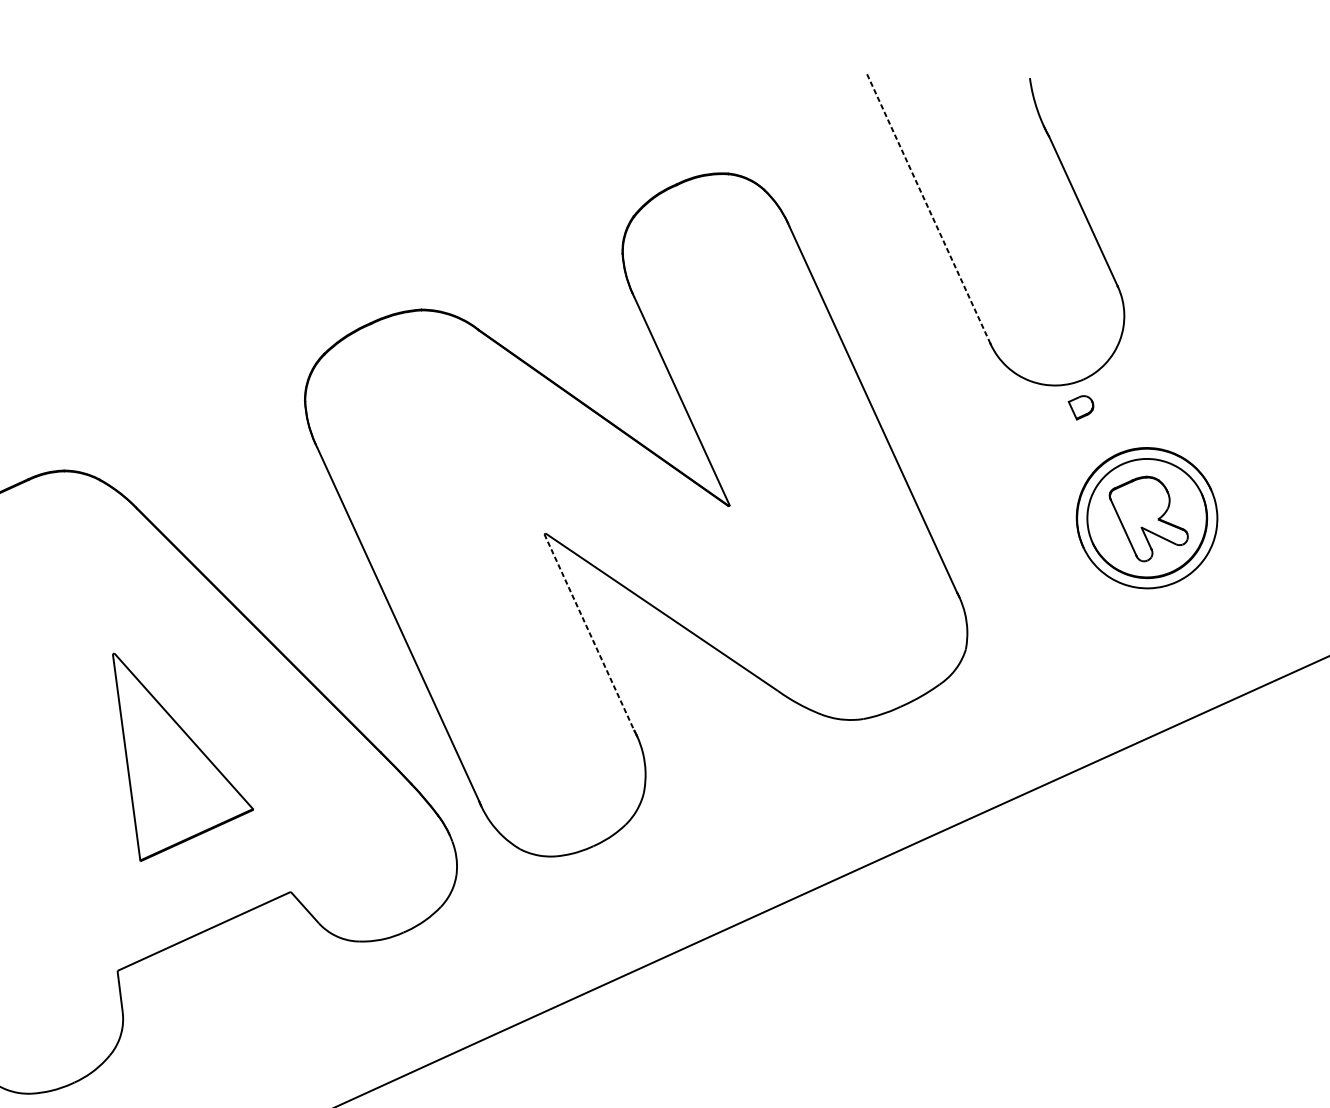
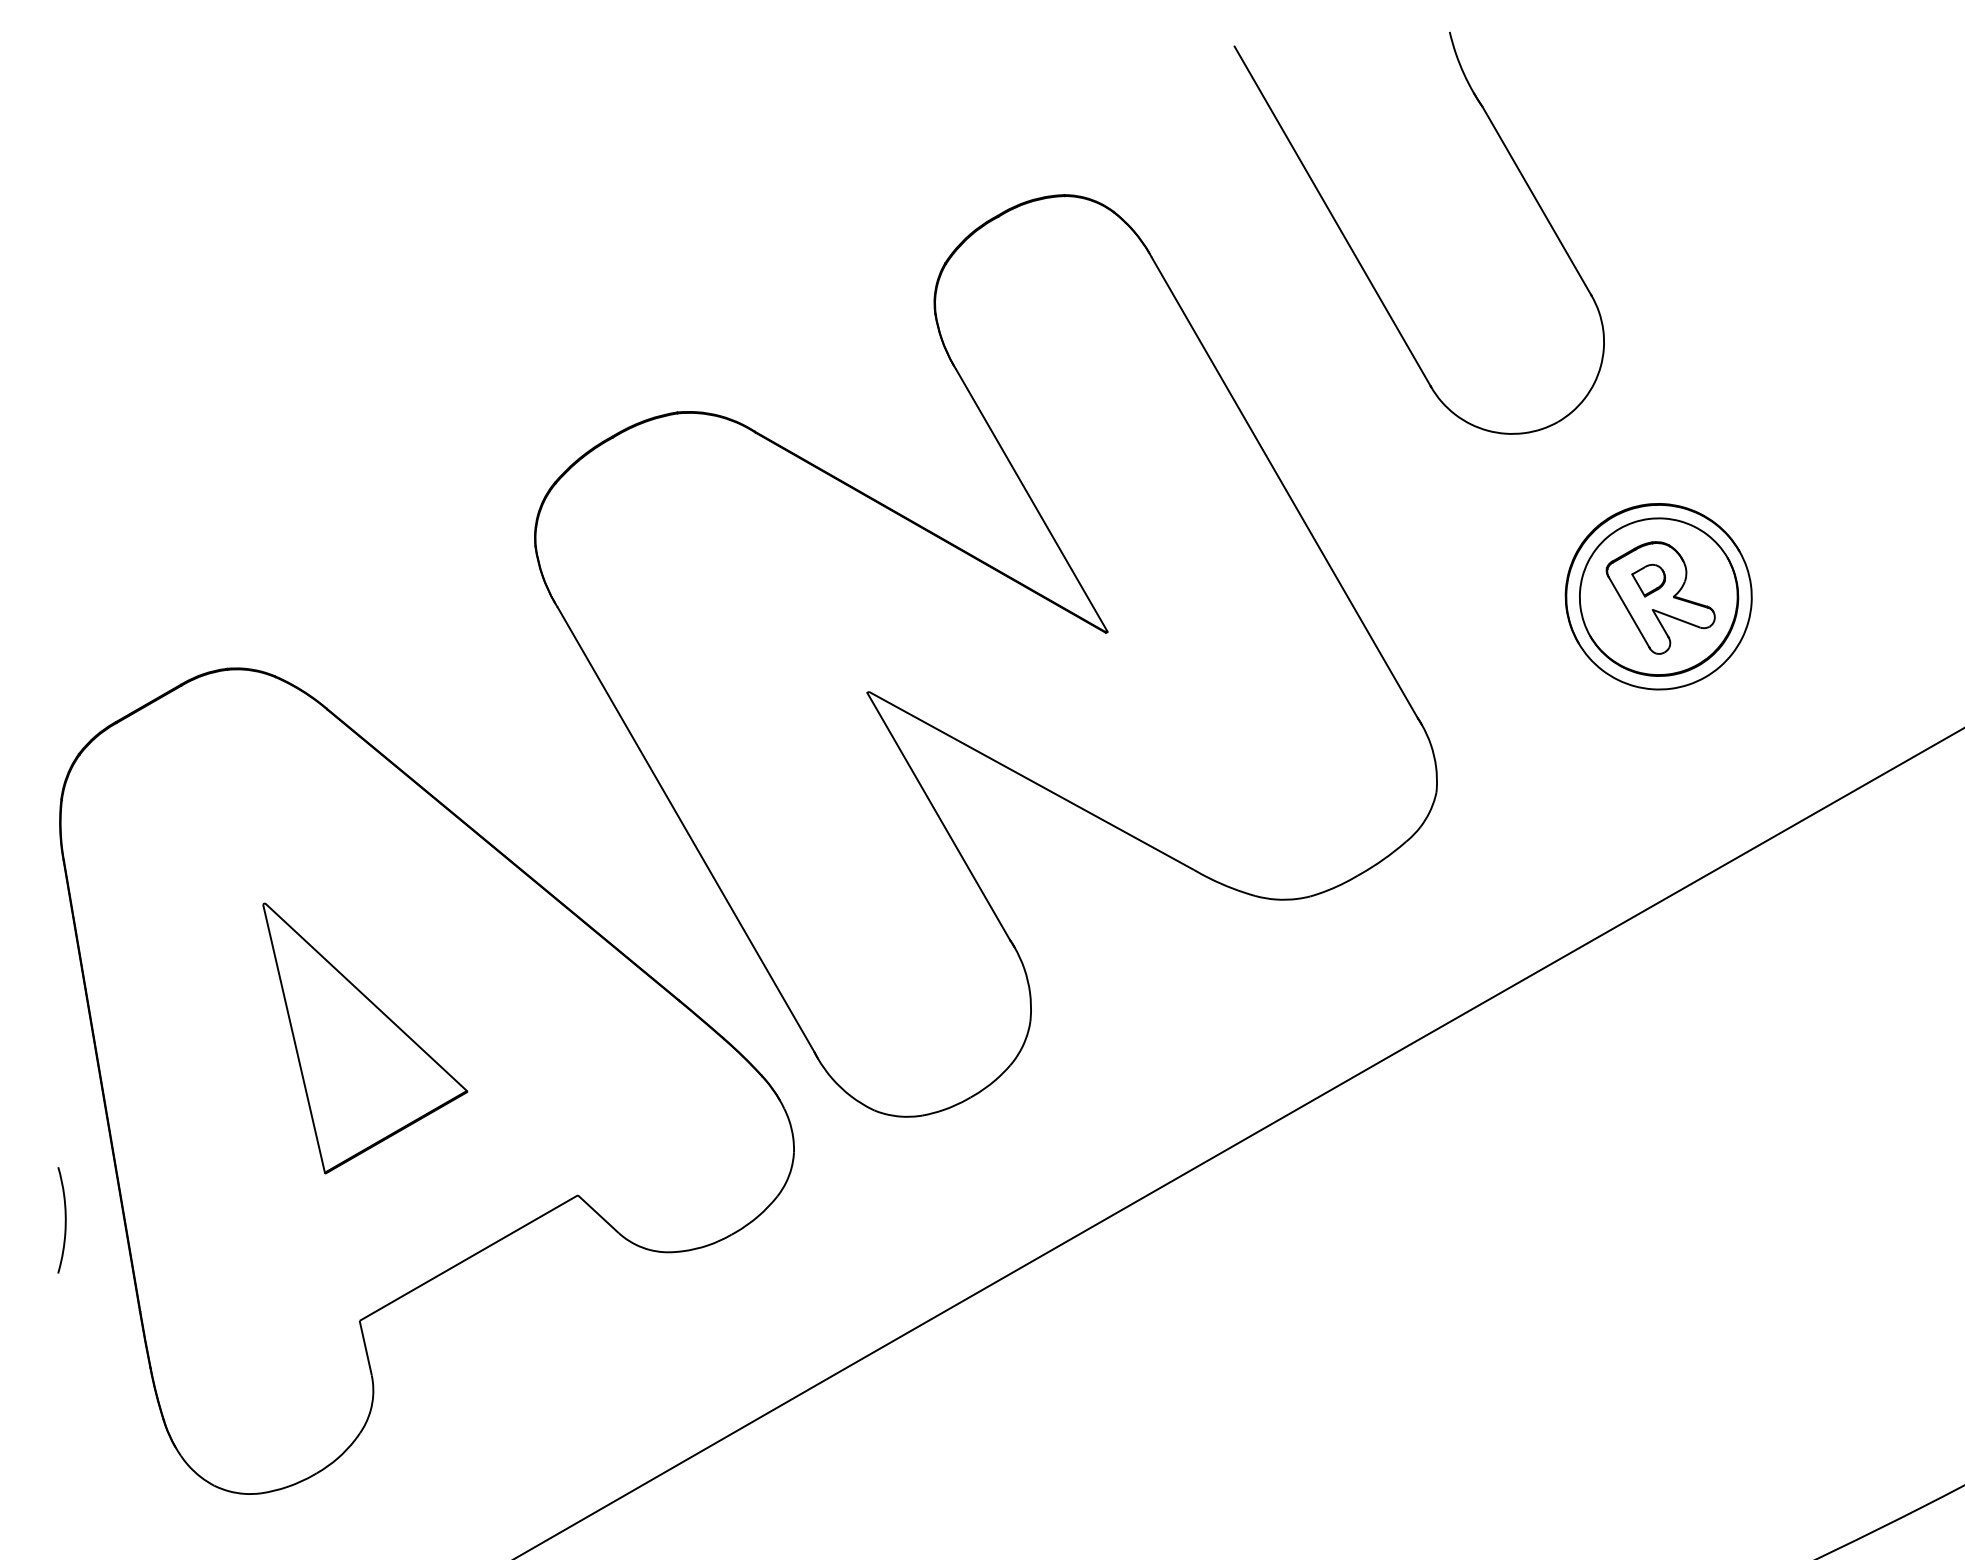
line: (928, 208) -> (1332, 216), dashed -> solid
part: (1080, 407) -> (1648, 580), moved
line: (589, 632) -> (938, 816), dashed -> solid
part: (180, 762) -> (365, 1038), moved

